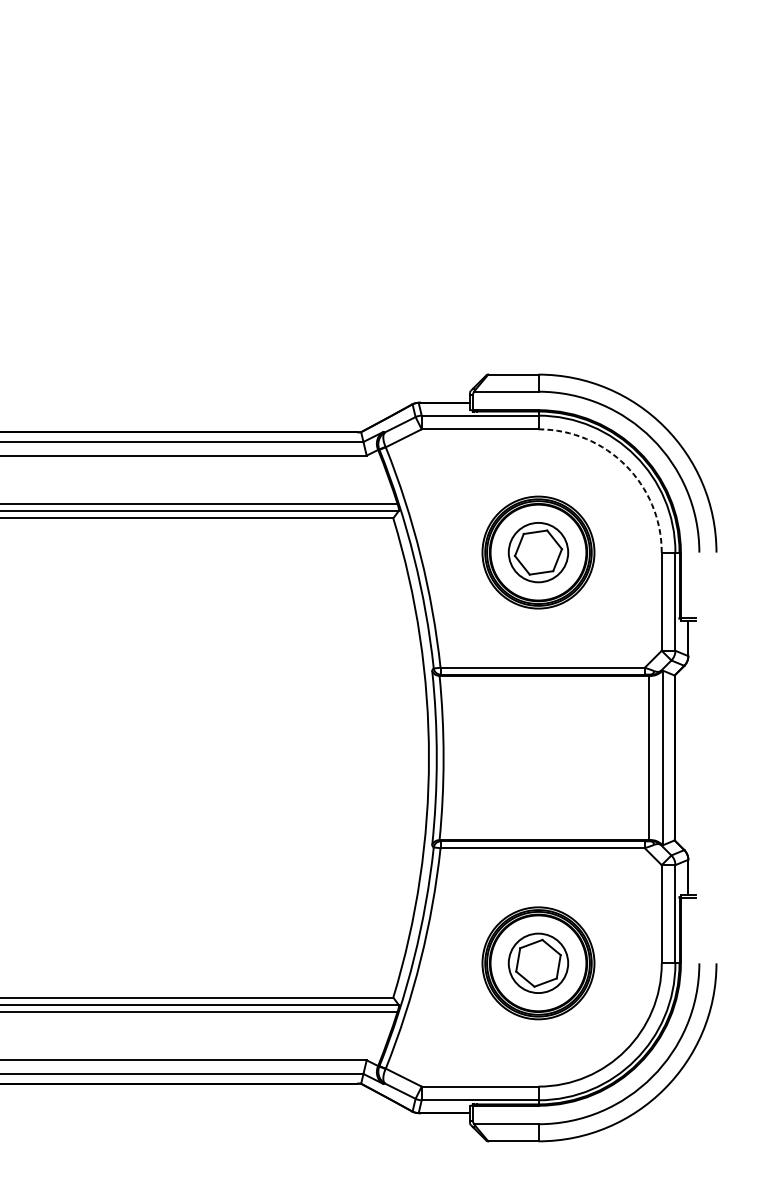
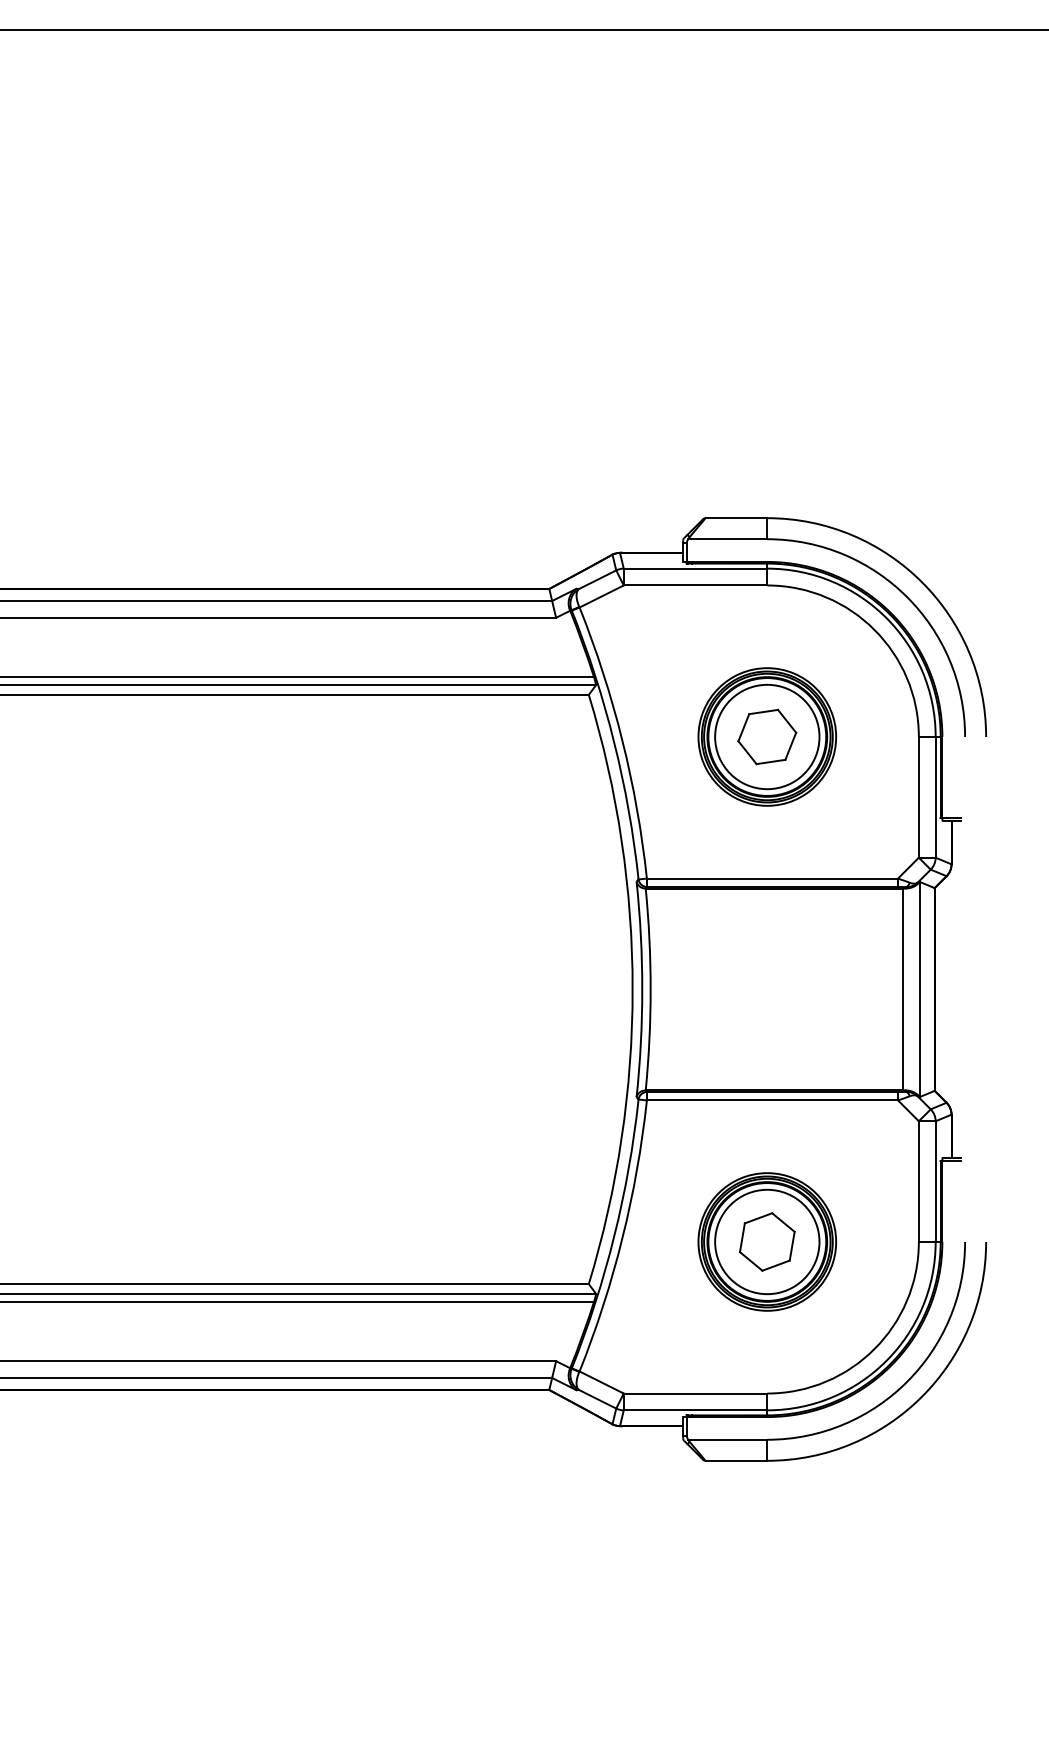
arc: (625, 465) -> (874, 629), dashed -> solid
circle: (538, 552) -> (767, 736), size x1.43
circle: (538, 962) -> (767, 1241), size x1.43

